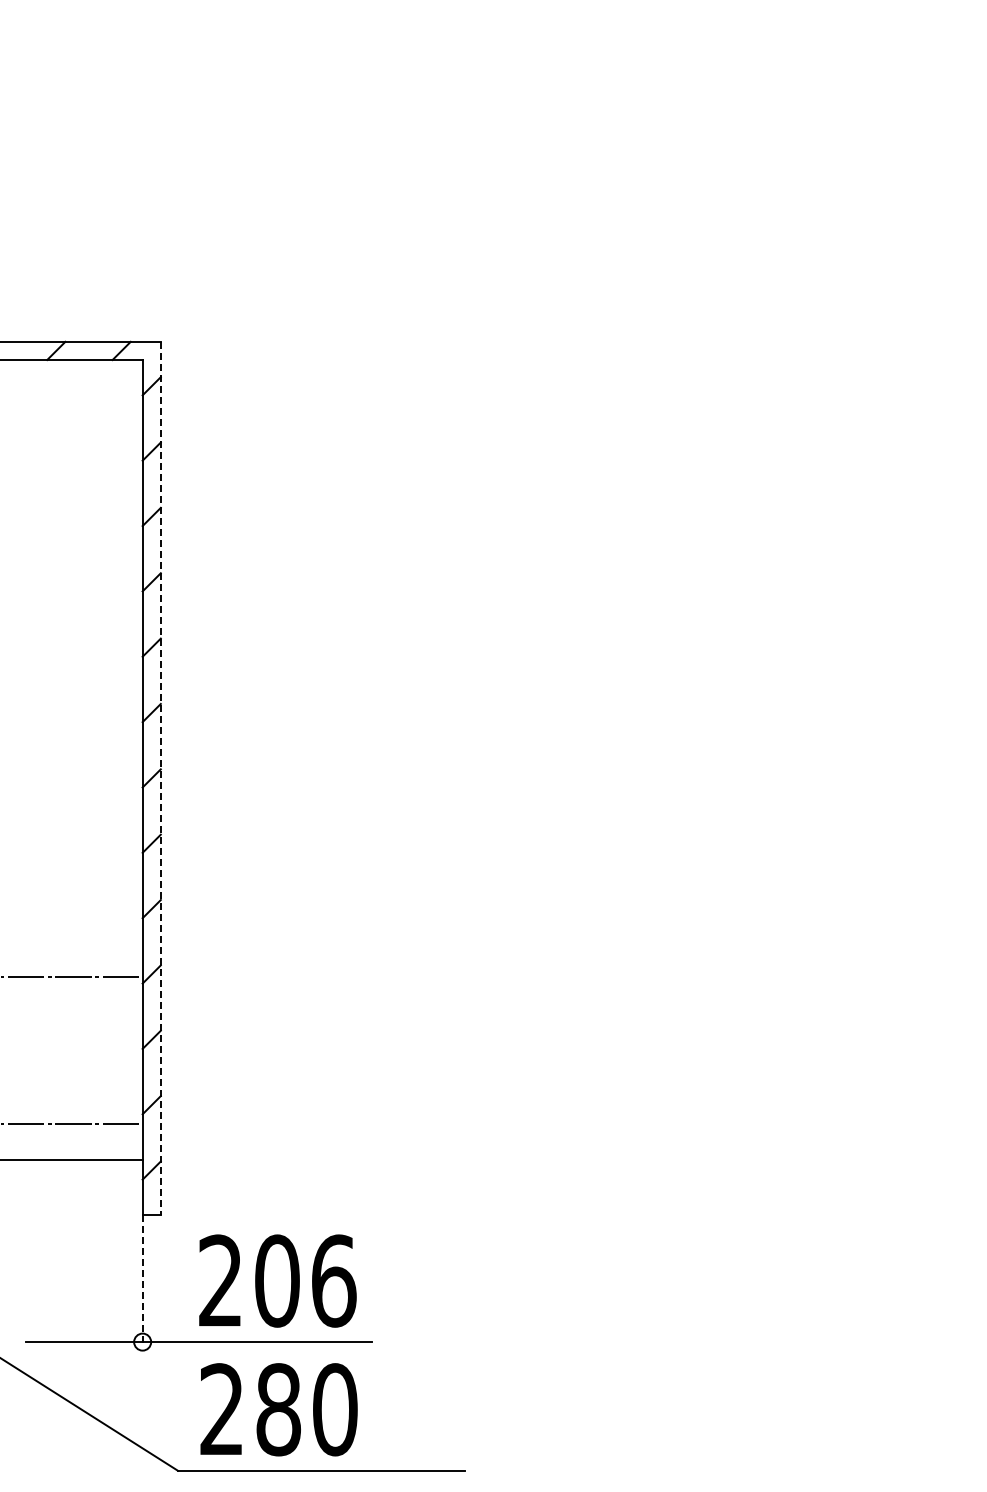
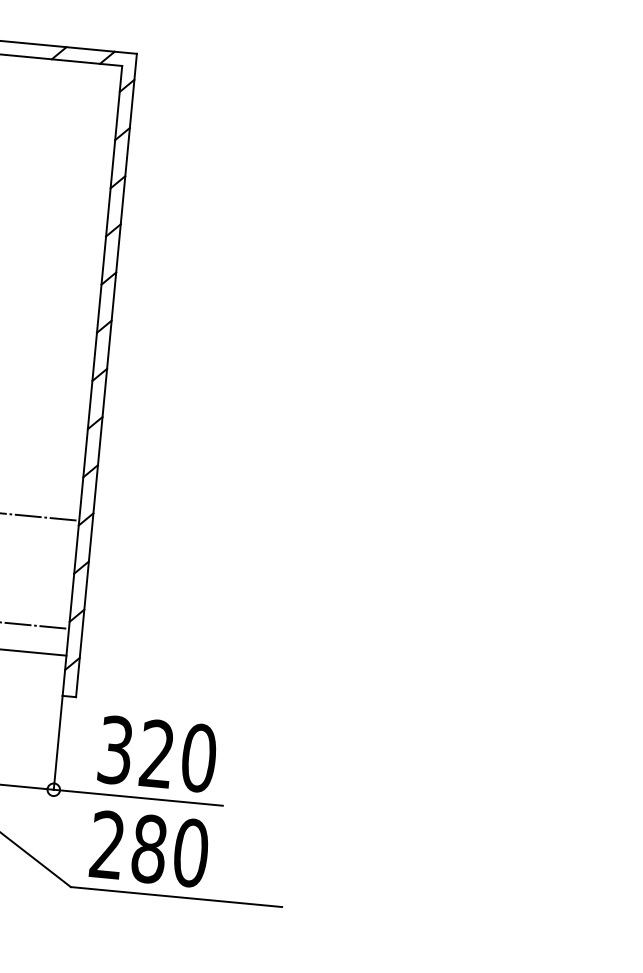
line: (160, 778) -> (106, 375), dashed -> solid
line: (142, 1278) -> (58, 742), dashed -> solid
text: (277, 1280) -> (157, 753), 206 -> 320

